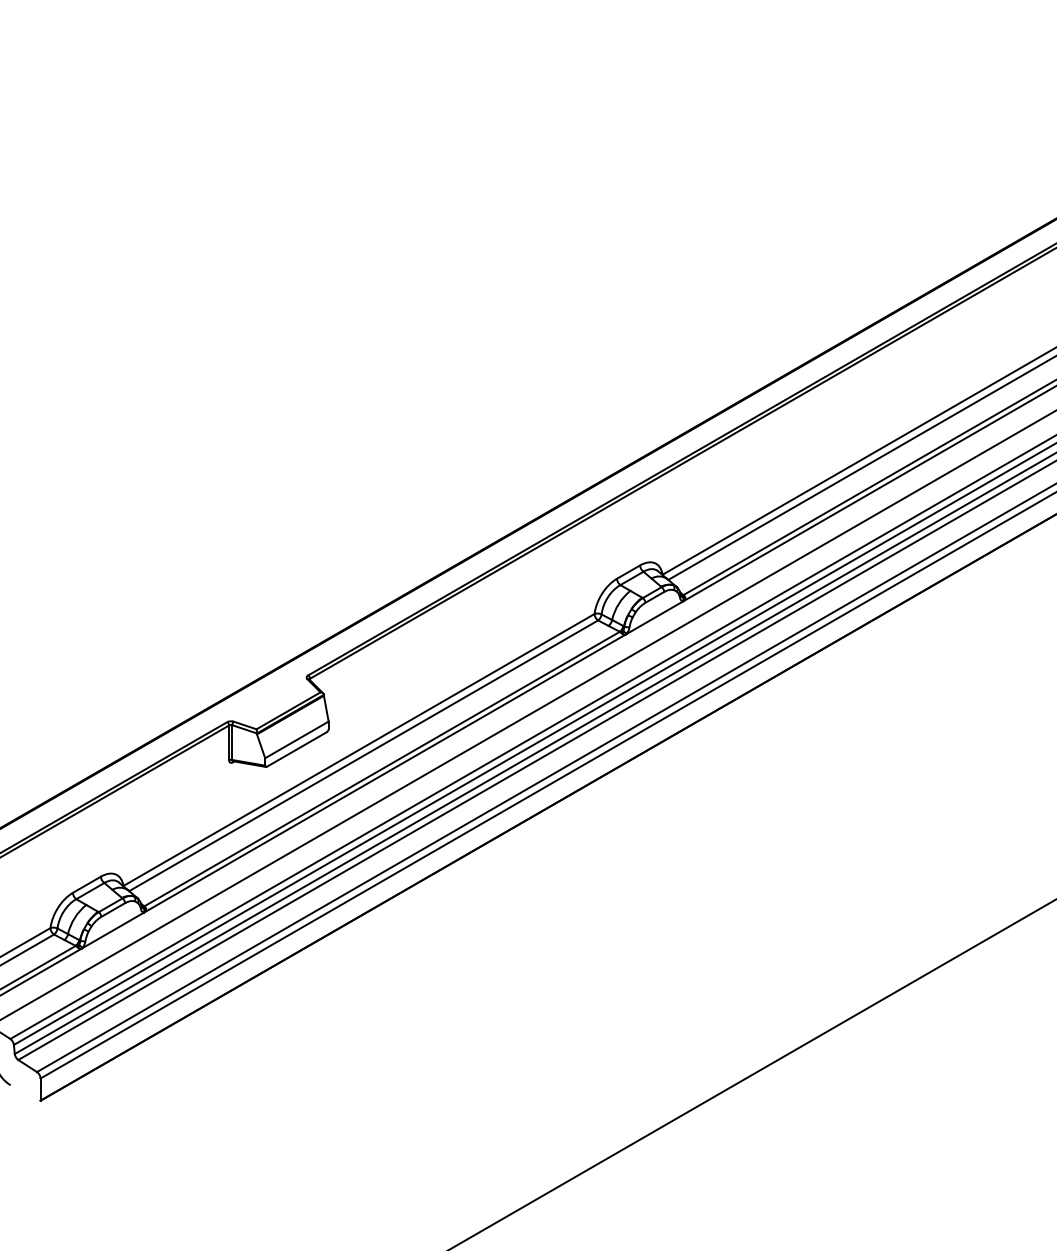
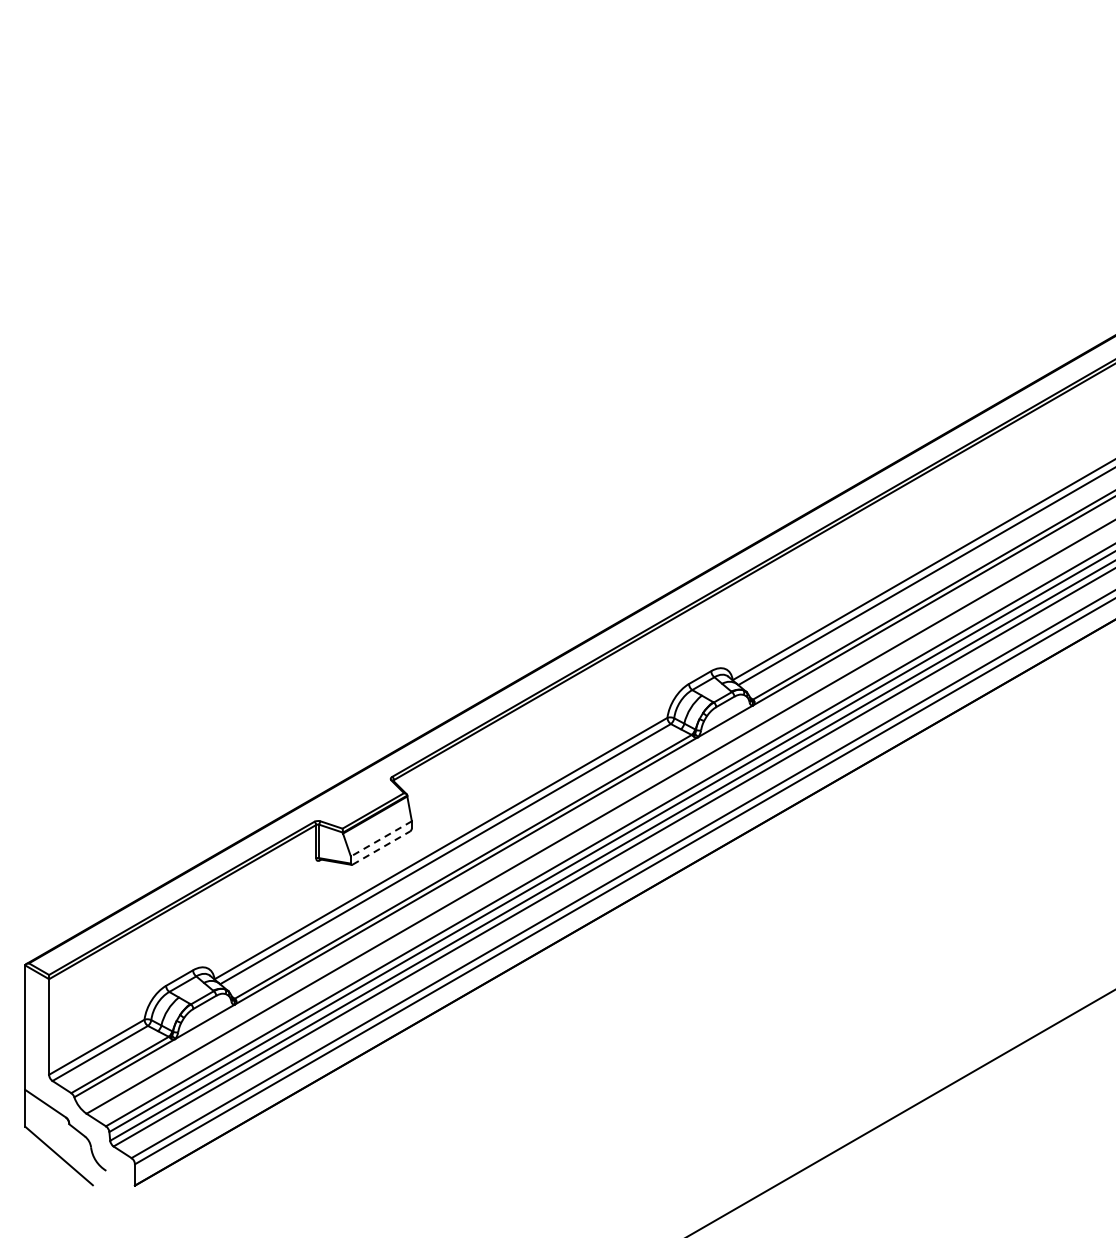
line: (296, 740) -> (380, 839), solid -> dashed
line: (297, 748) -> (381, 847), solid -> dashed

